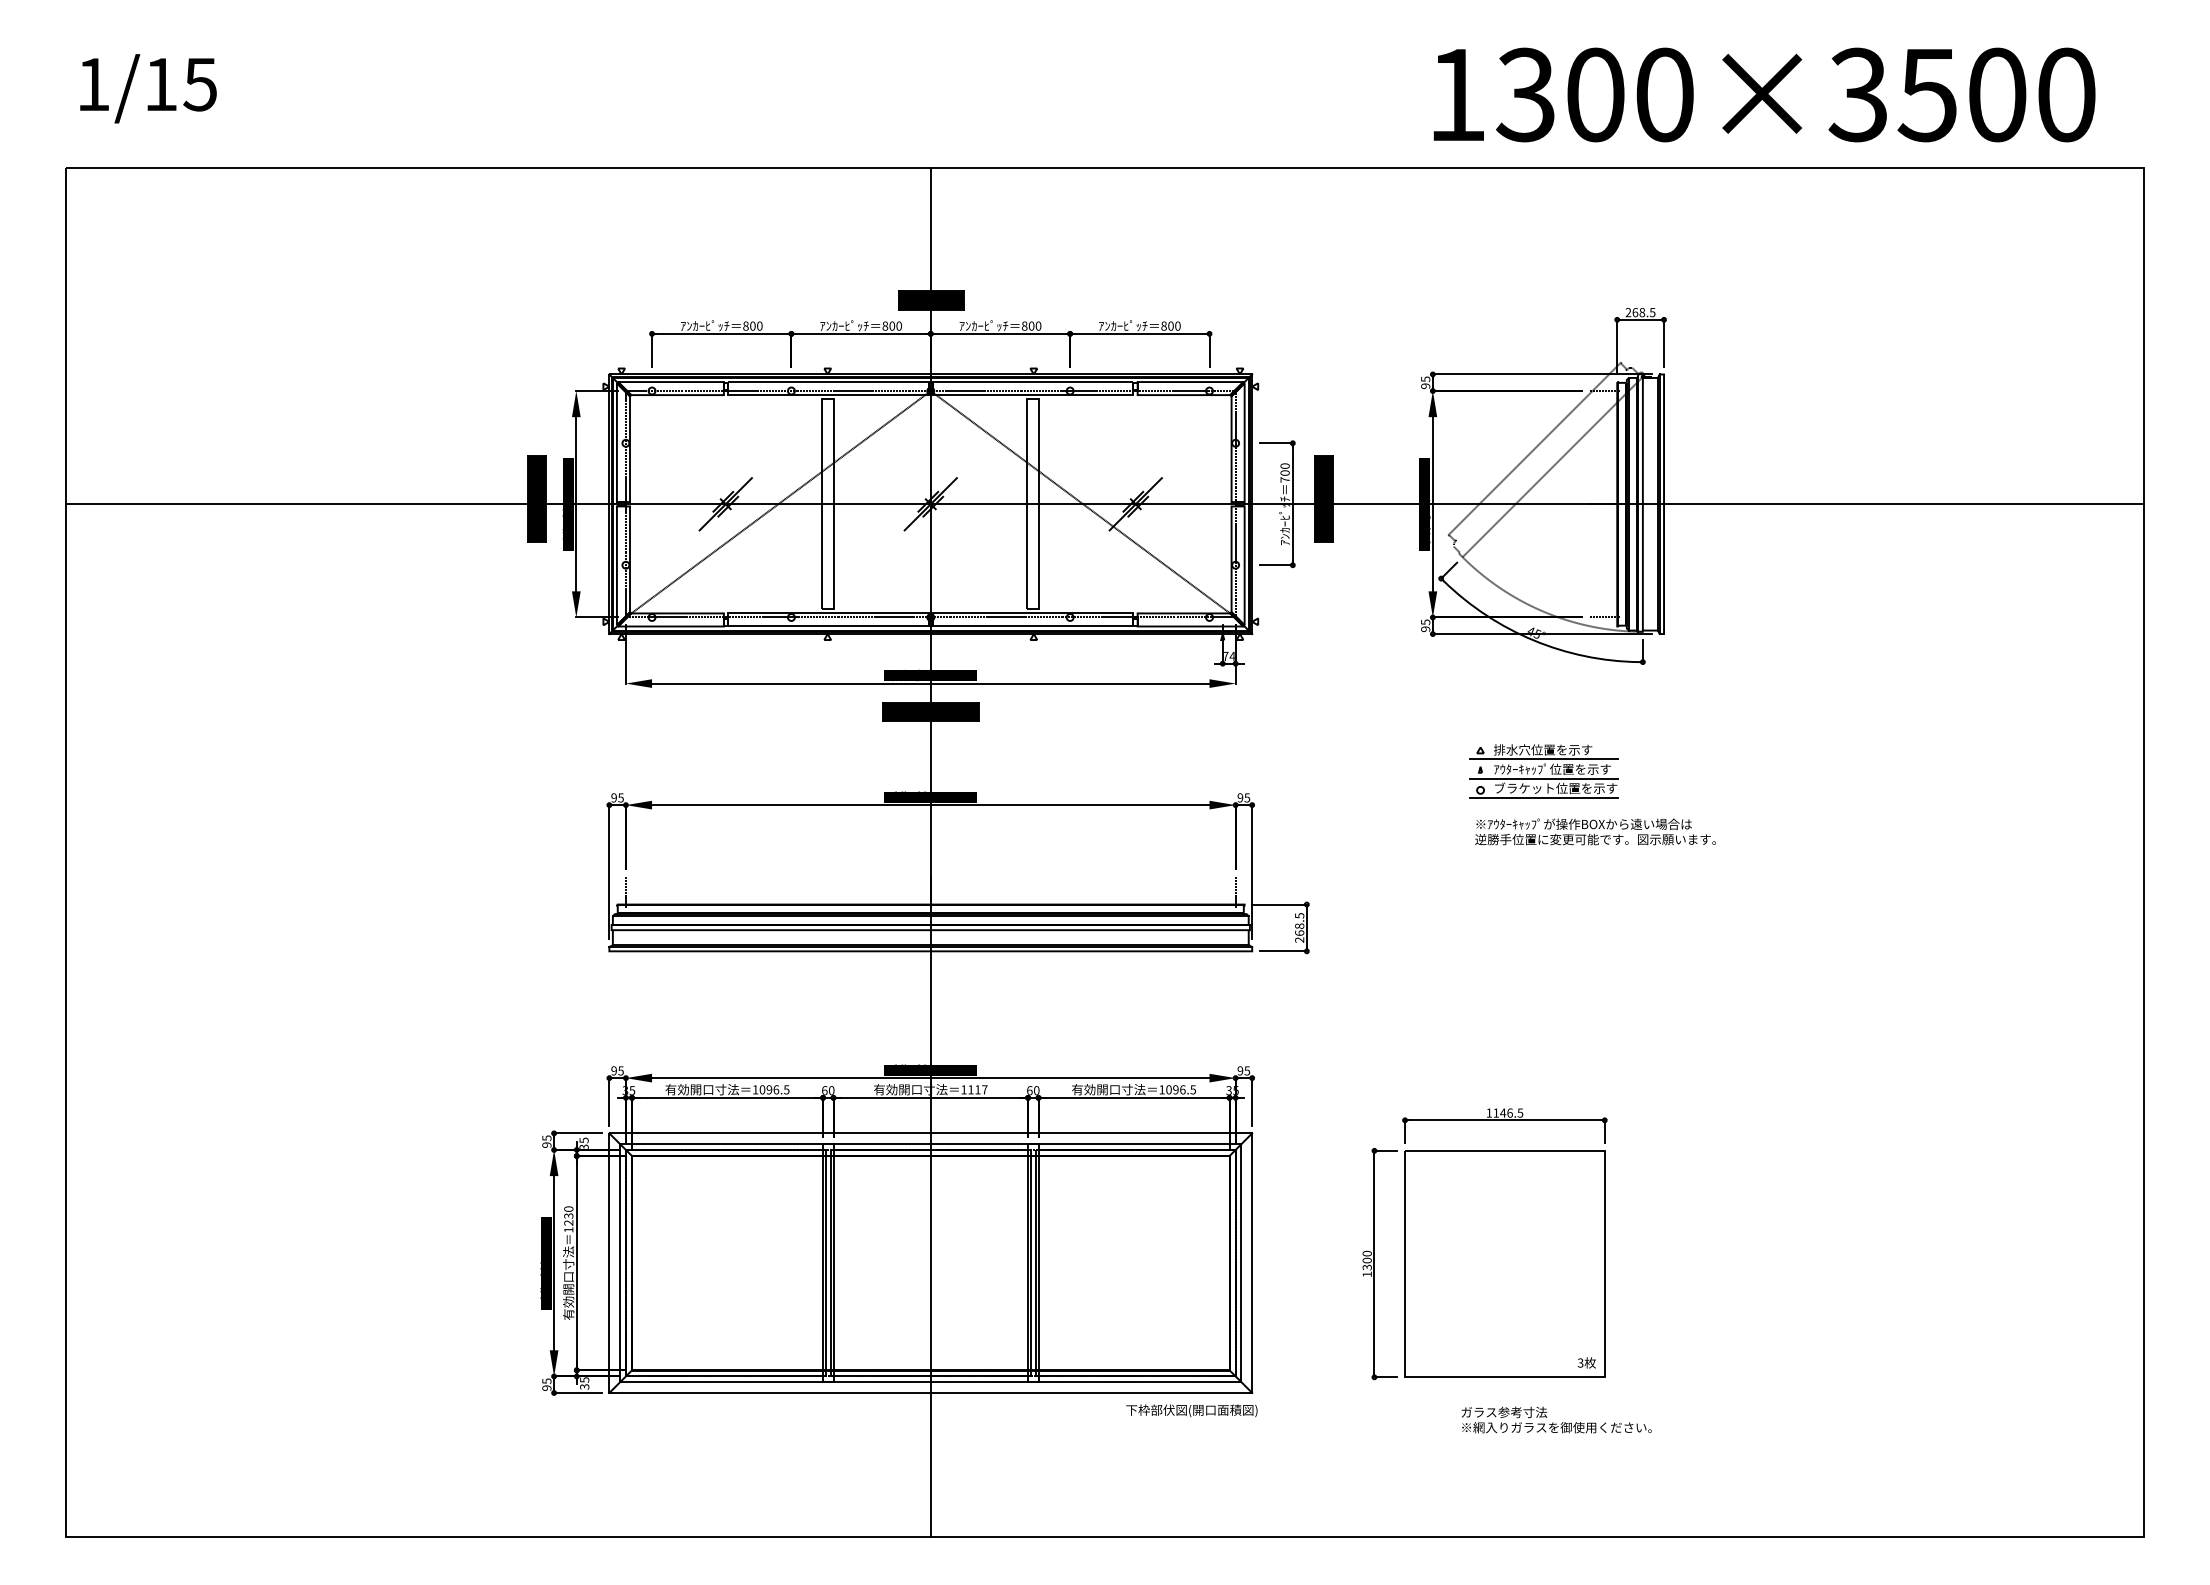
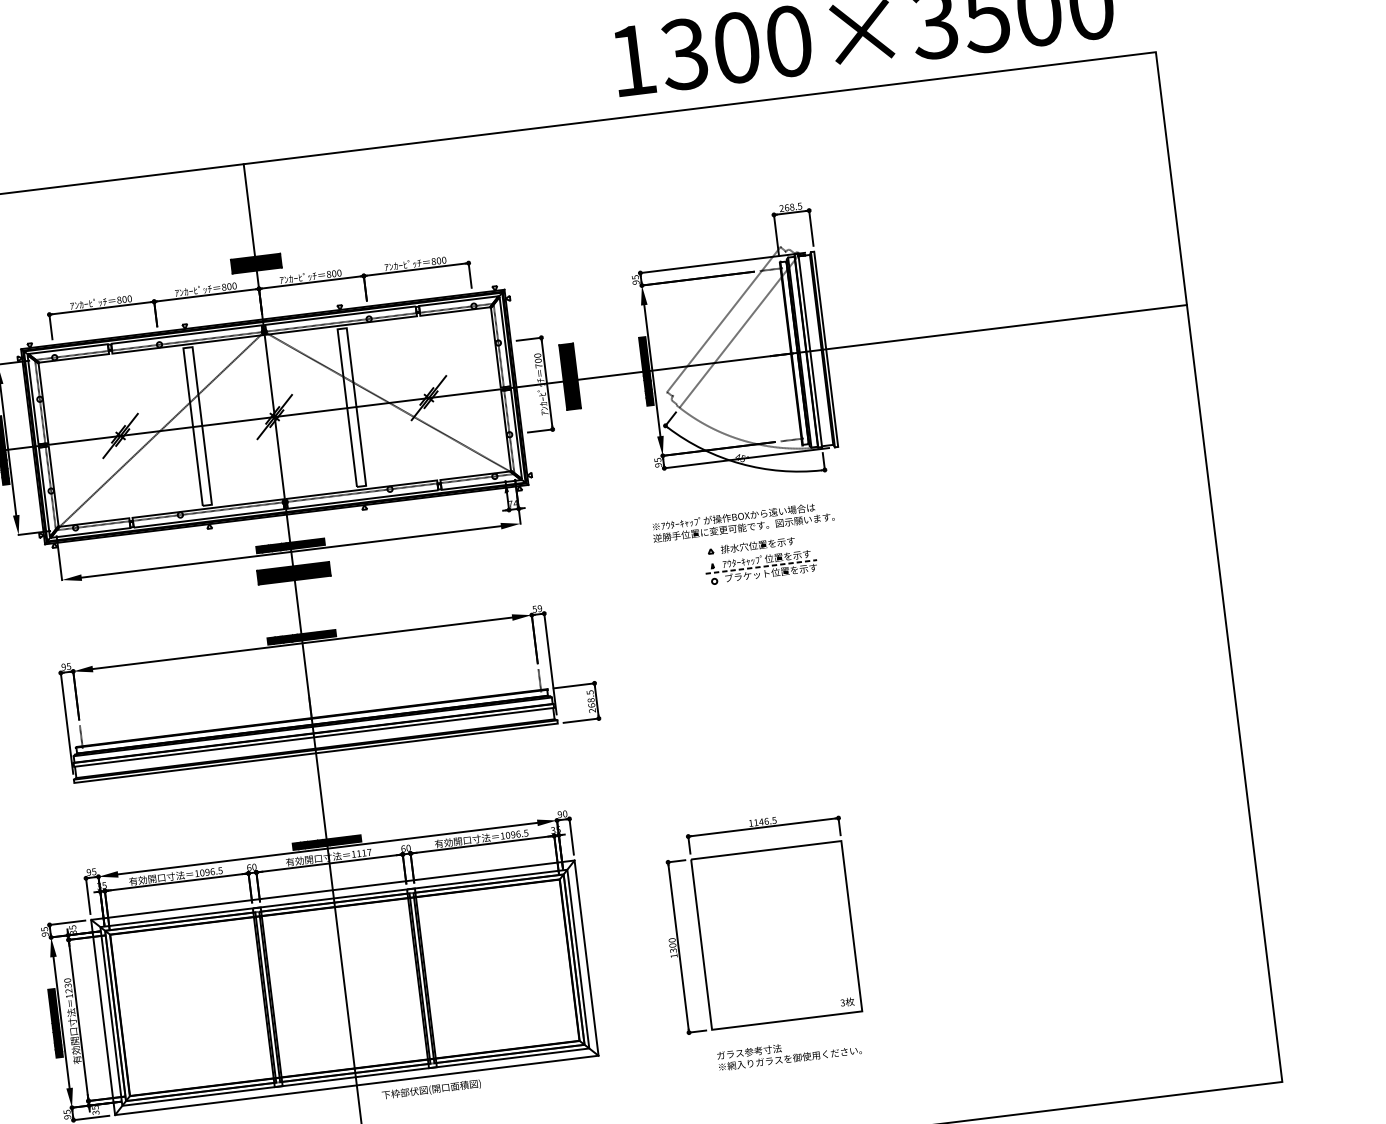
line: (1544, 758) -> (759, 551), removed
line: (1544, 778) -> (761, 566), solid -> dashed
text: (1243, 797) -> (537, 608), 95 -> 59
line: (1544, 798) -> (763, 581), removed
text: (1595, 831) -> (743, 521), moved
text: (1247, 1070) -> (565, 813), 95 -> 90
text: (1191, 1410) -> (431, 1089), moved
text: (1556, 1419) -> (789, 1052), moved

